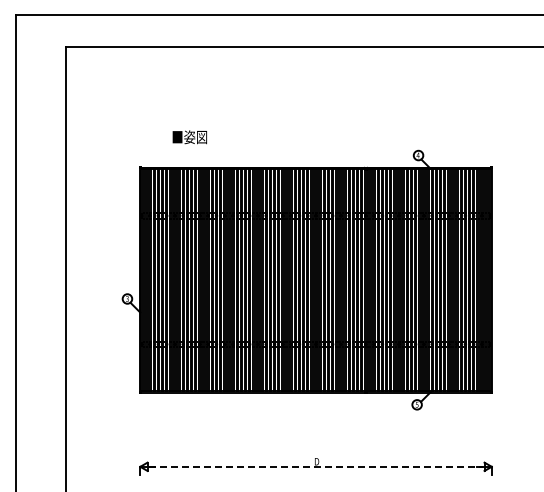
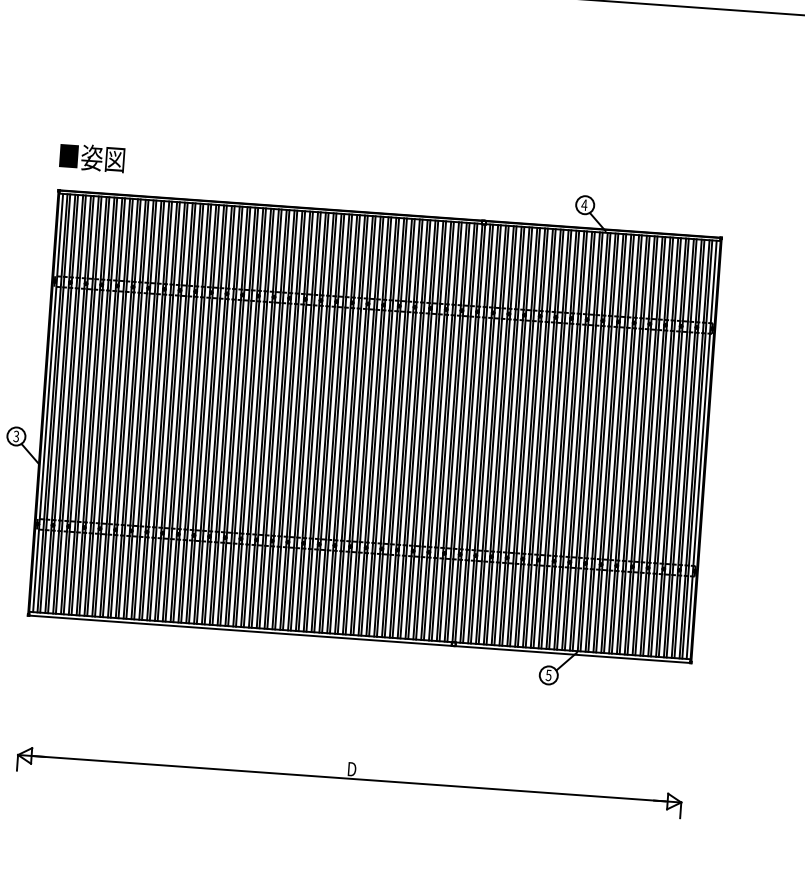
text: (189, 137) -> (91, 158), moved
line: (316, 466) -> (350, 778), dashed -> solid

